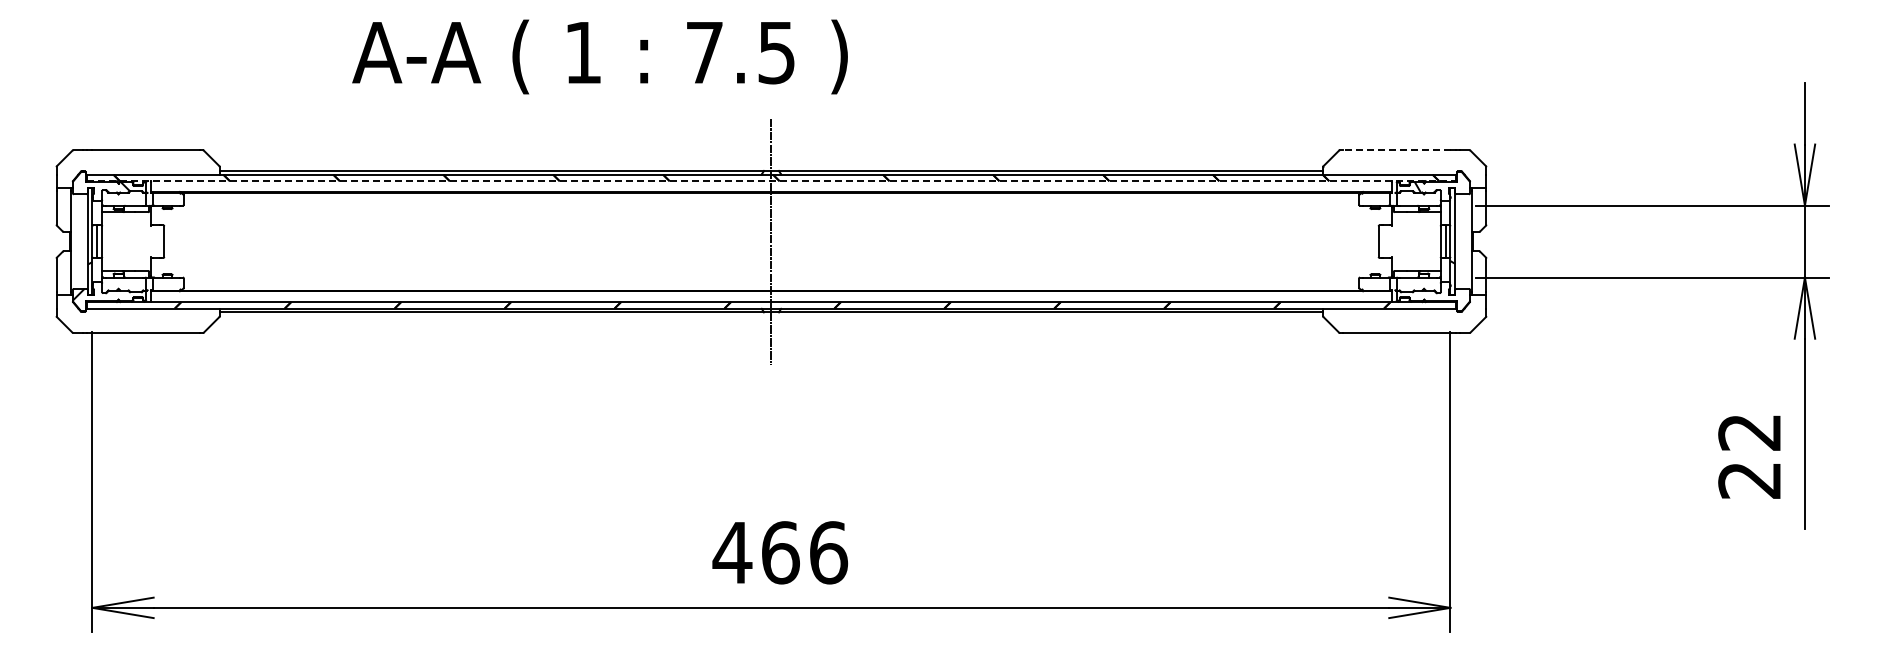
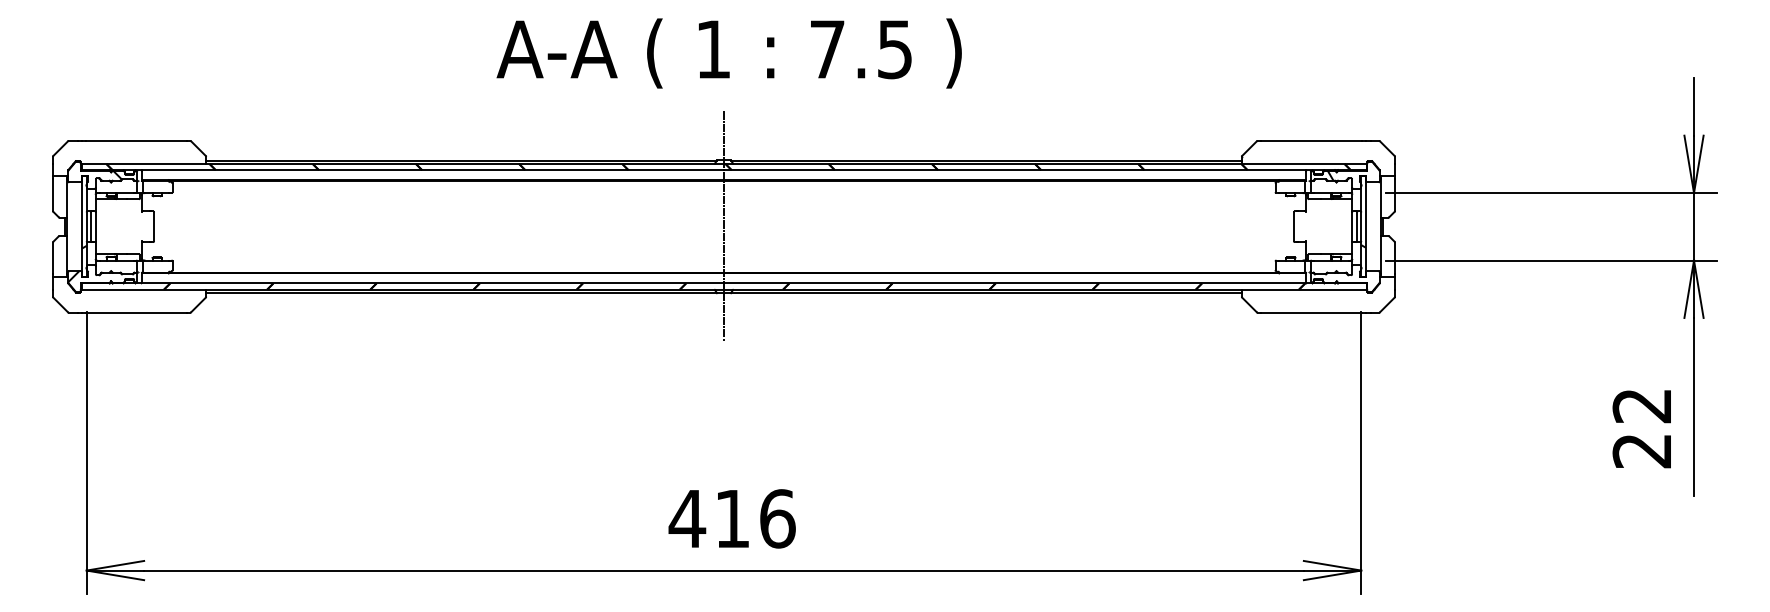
text: (599, 56) -> (728, 53), moved
line: (1397, 150) -> (1311, 141), dashed -> solid
line: (771, 181) -> (724, 170), dashed -> solid
text: (780, 552) -> (732, 518), 466 -> 416

